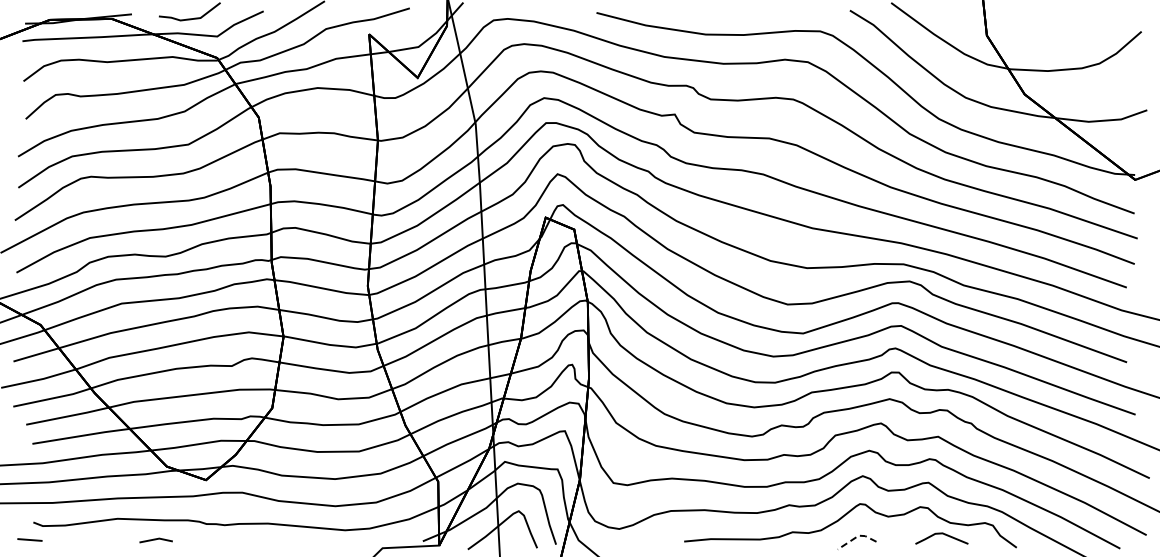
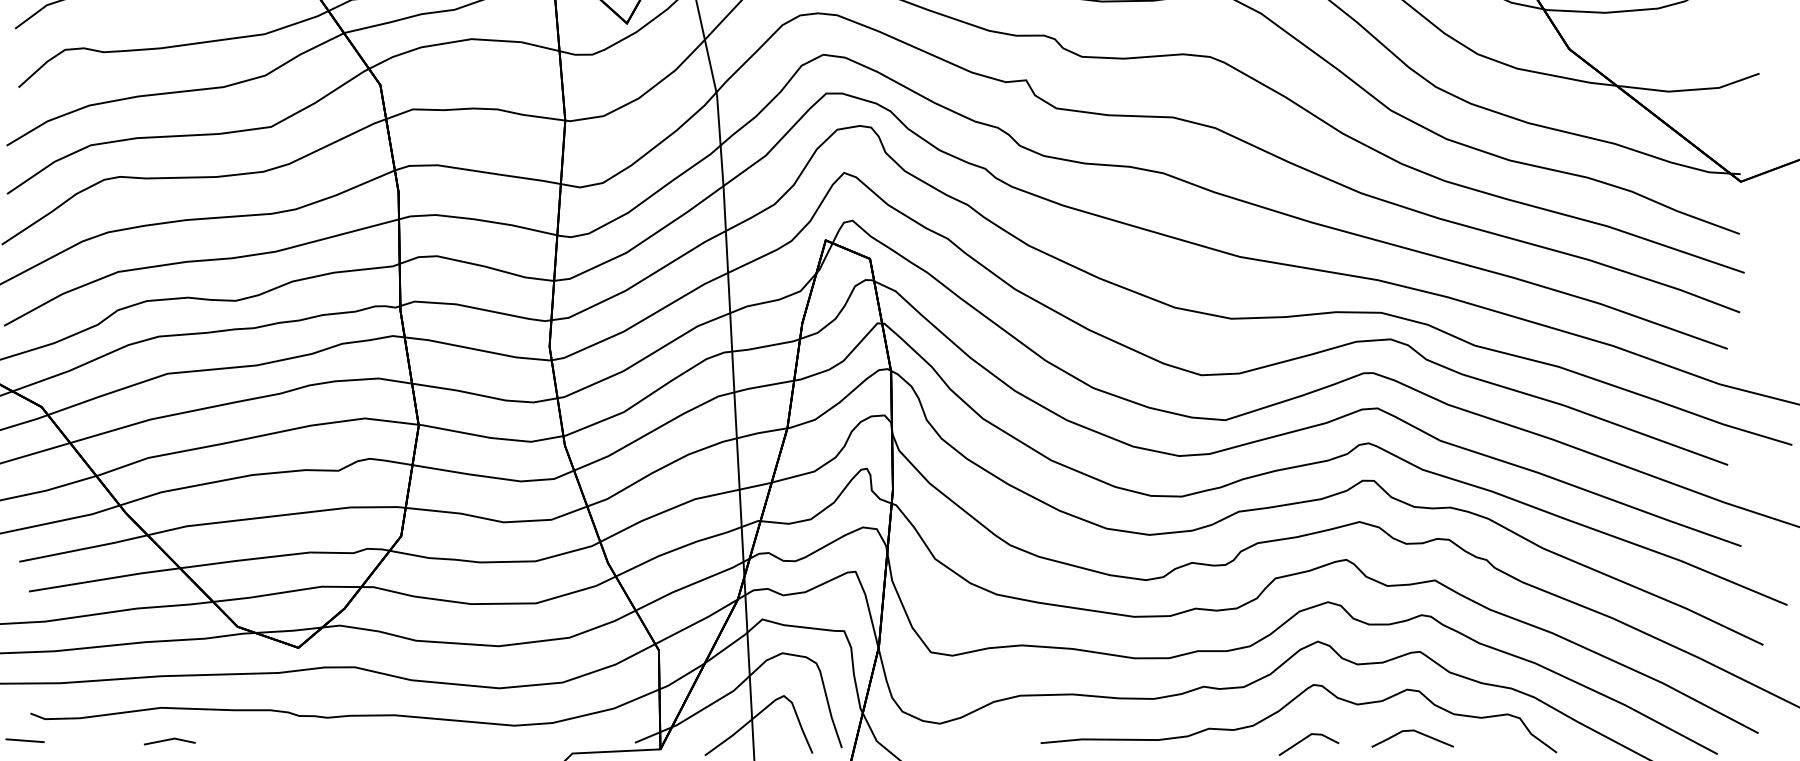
line: (941, 534) -> (1412, 732), moved
line: (857, 536) -> (1309, 735), dashed -> solid
line: (155, 540) -> (168, 741), moved

